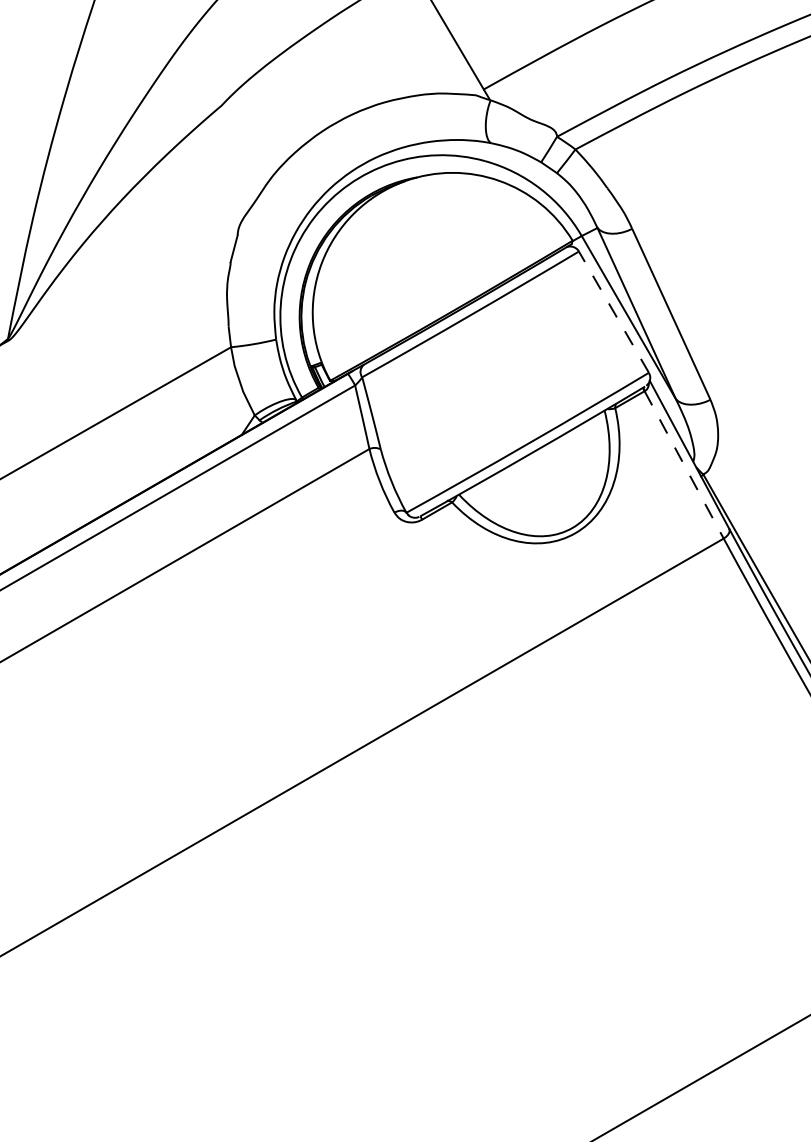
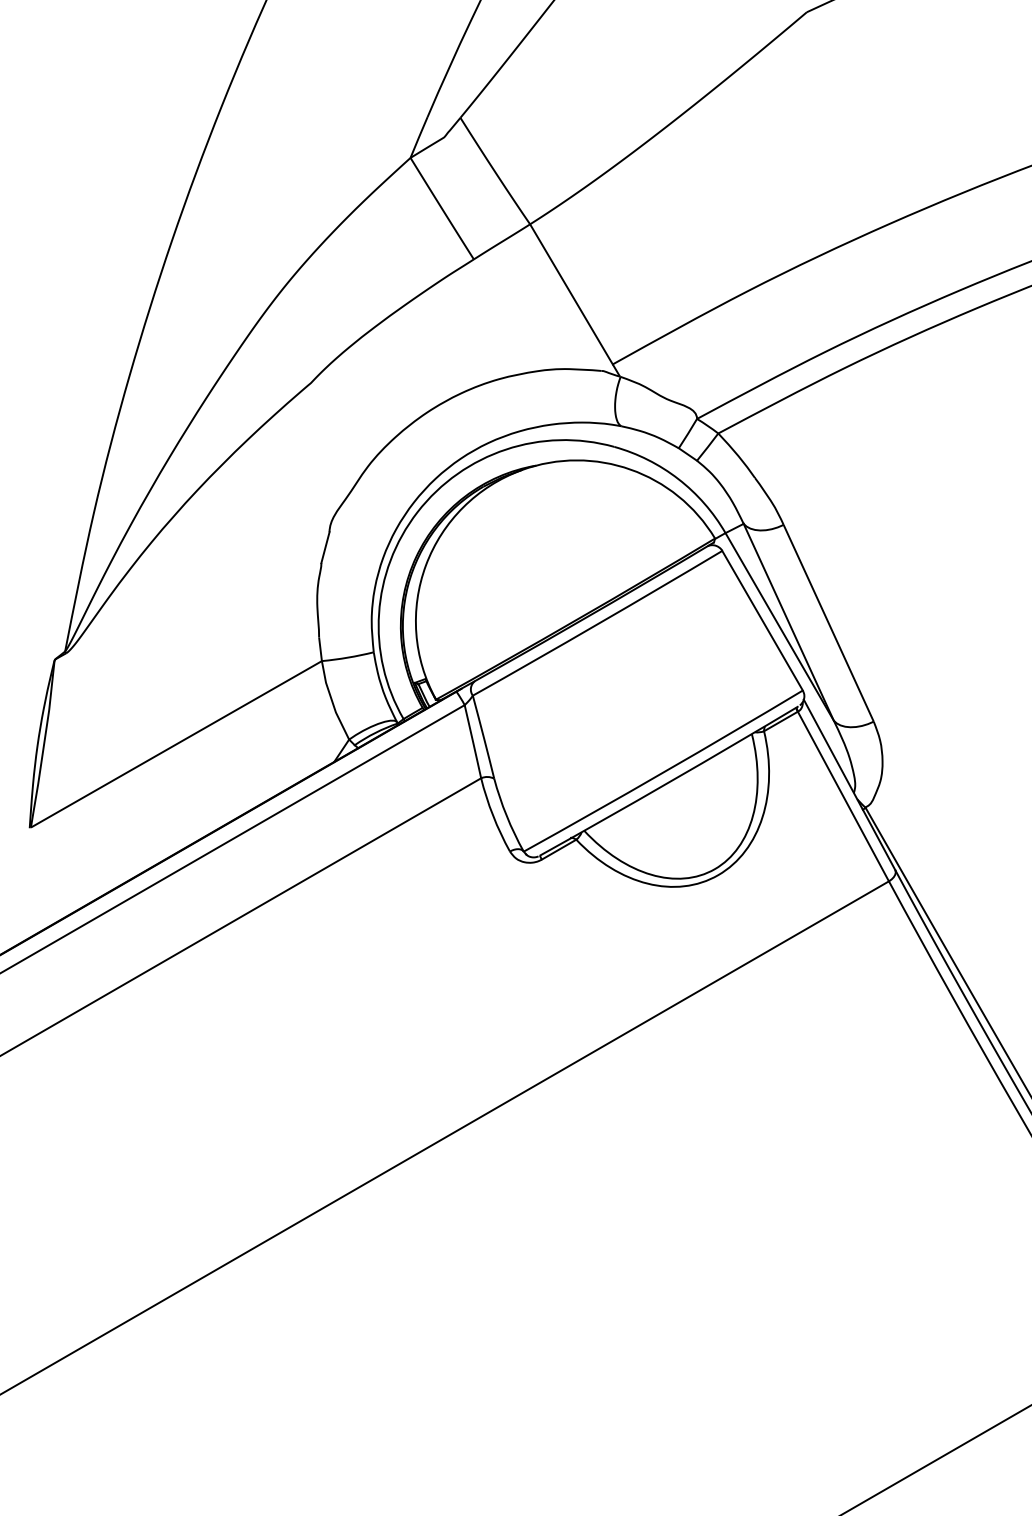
line: (613, 311) -> (762, 620), dashed -> solid
line: (684, 464) -> (843, 796), dashed -> solid

